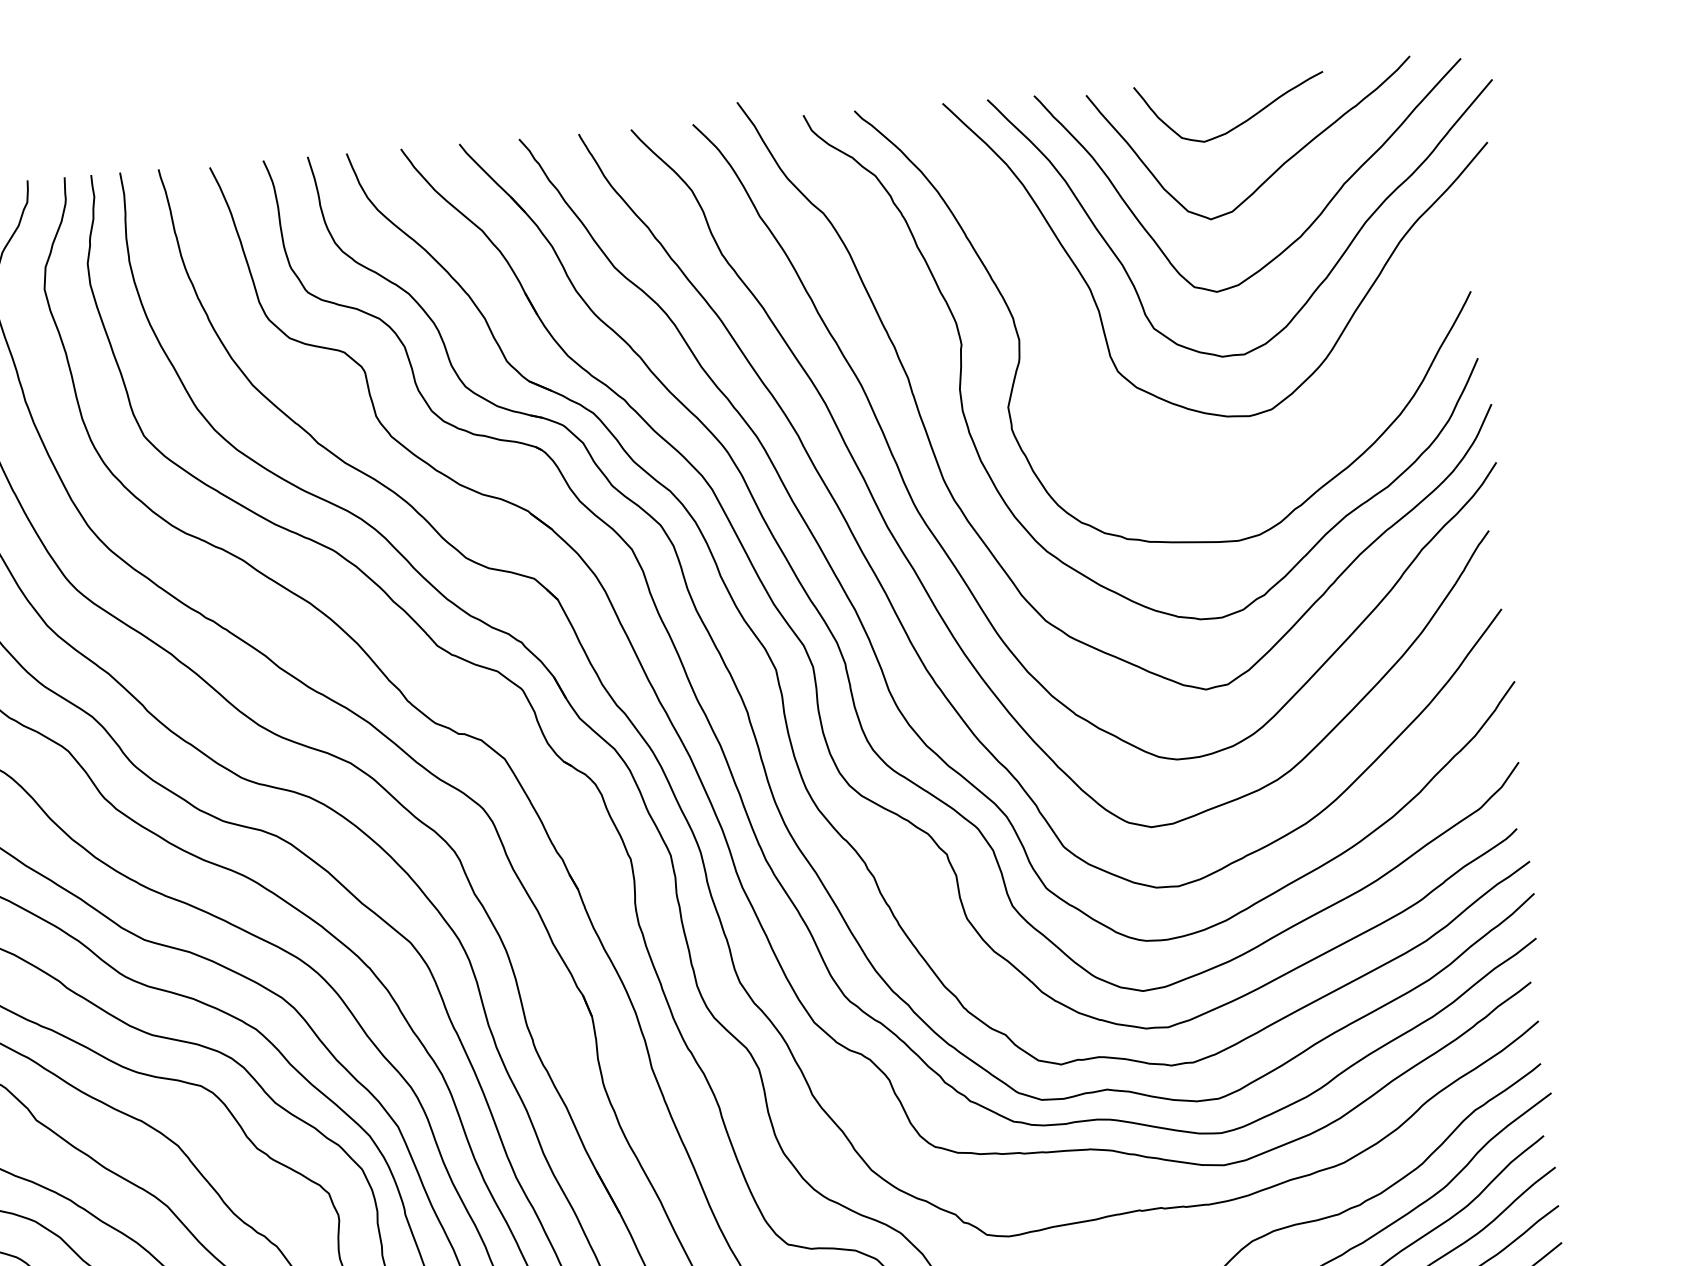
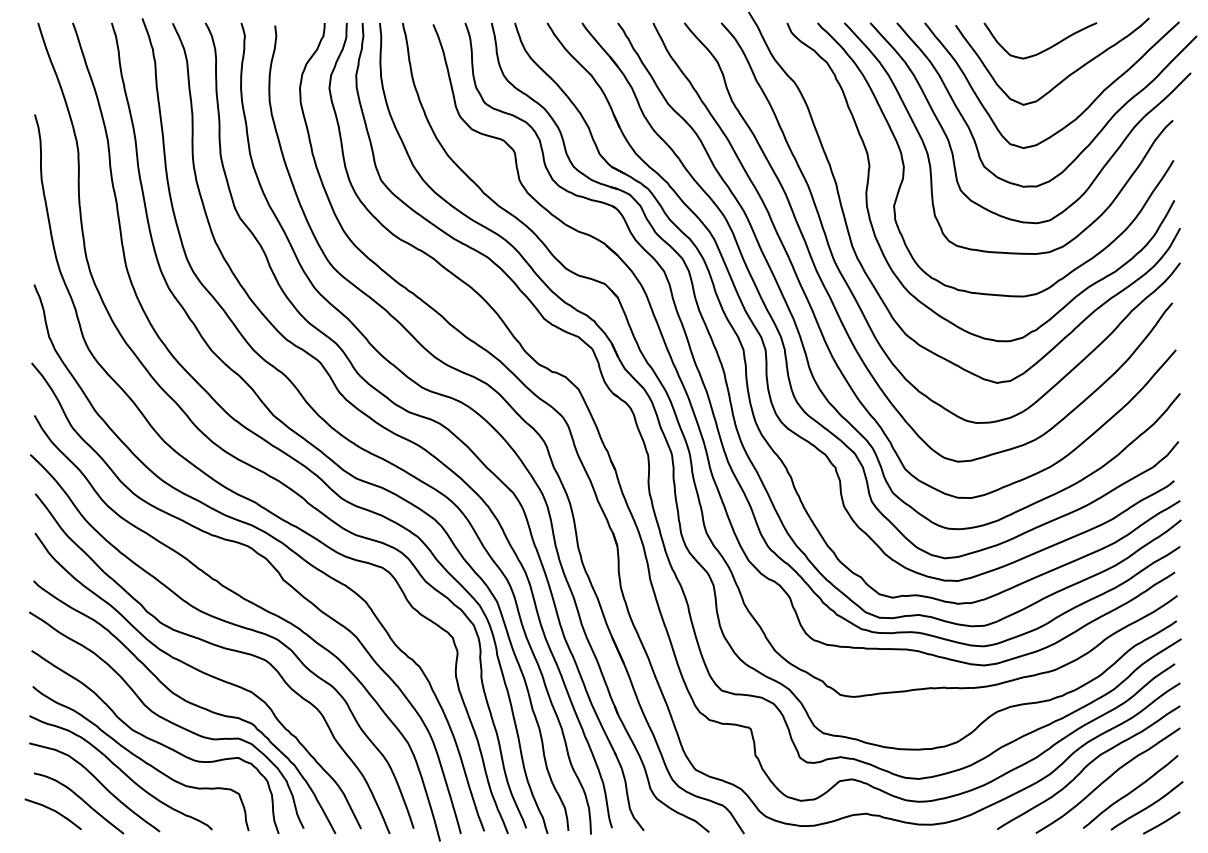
curve: (1060, 319) -> (929, 156), added

